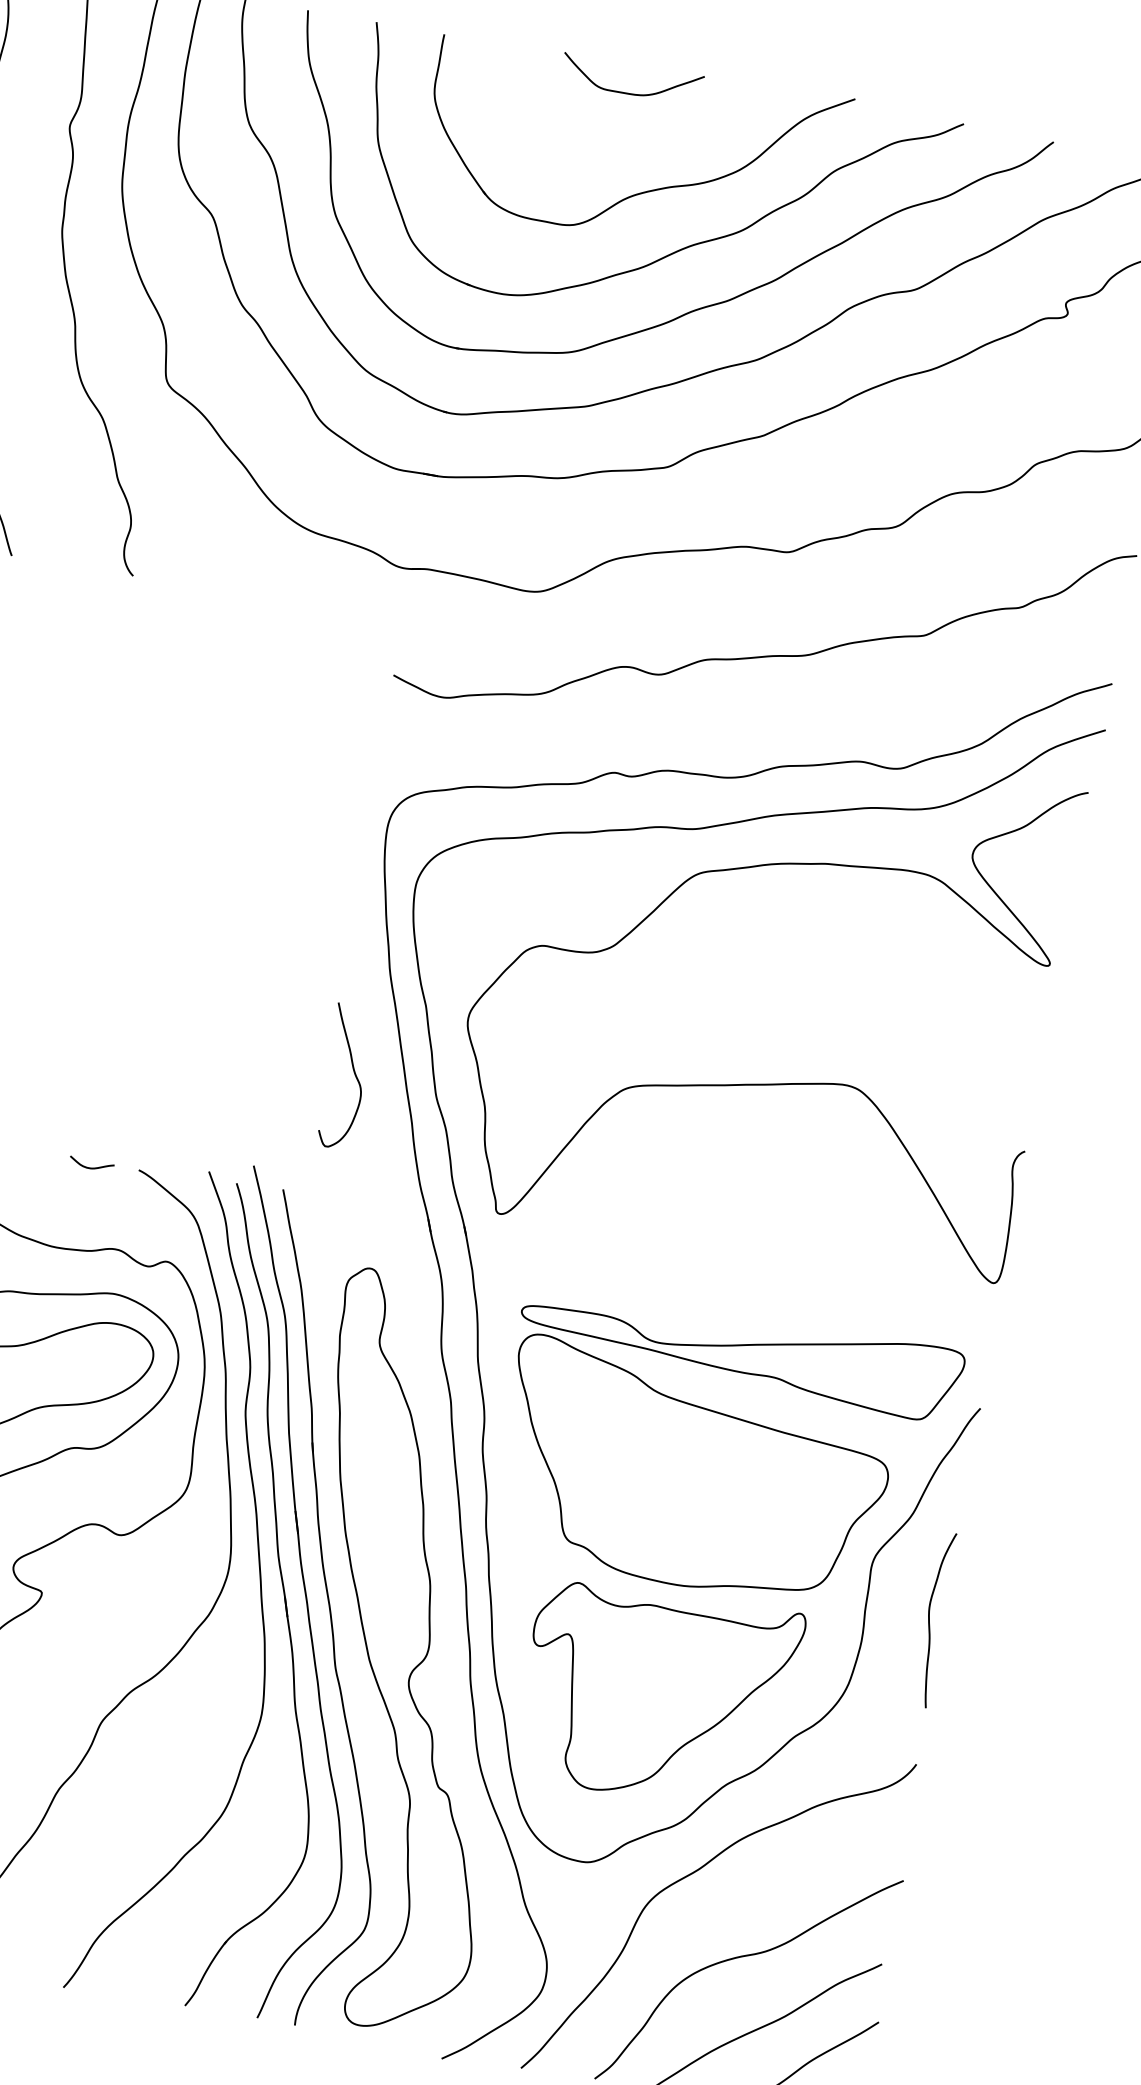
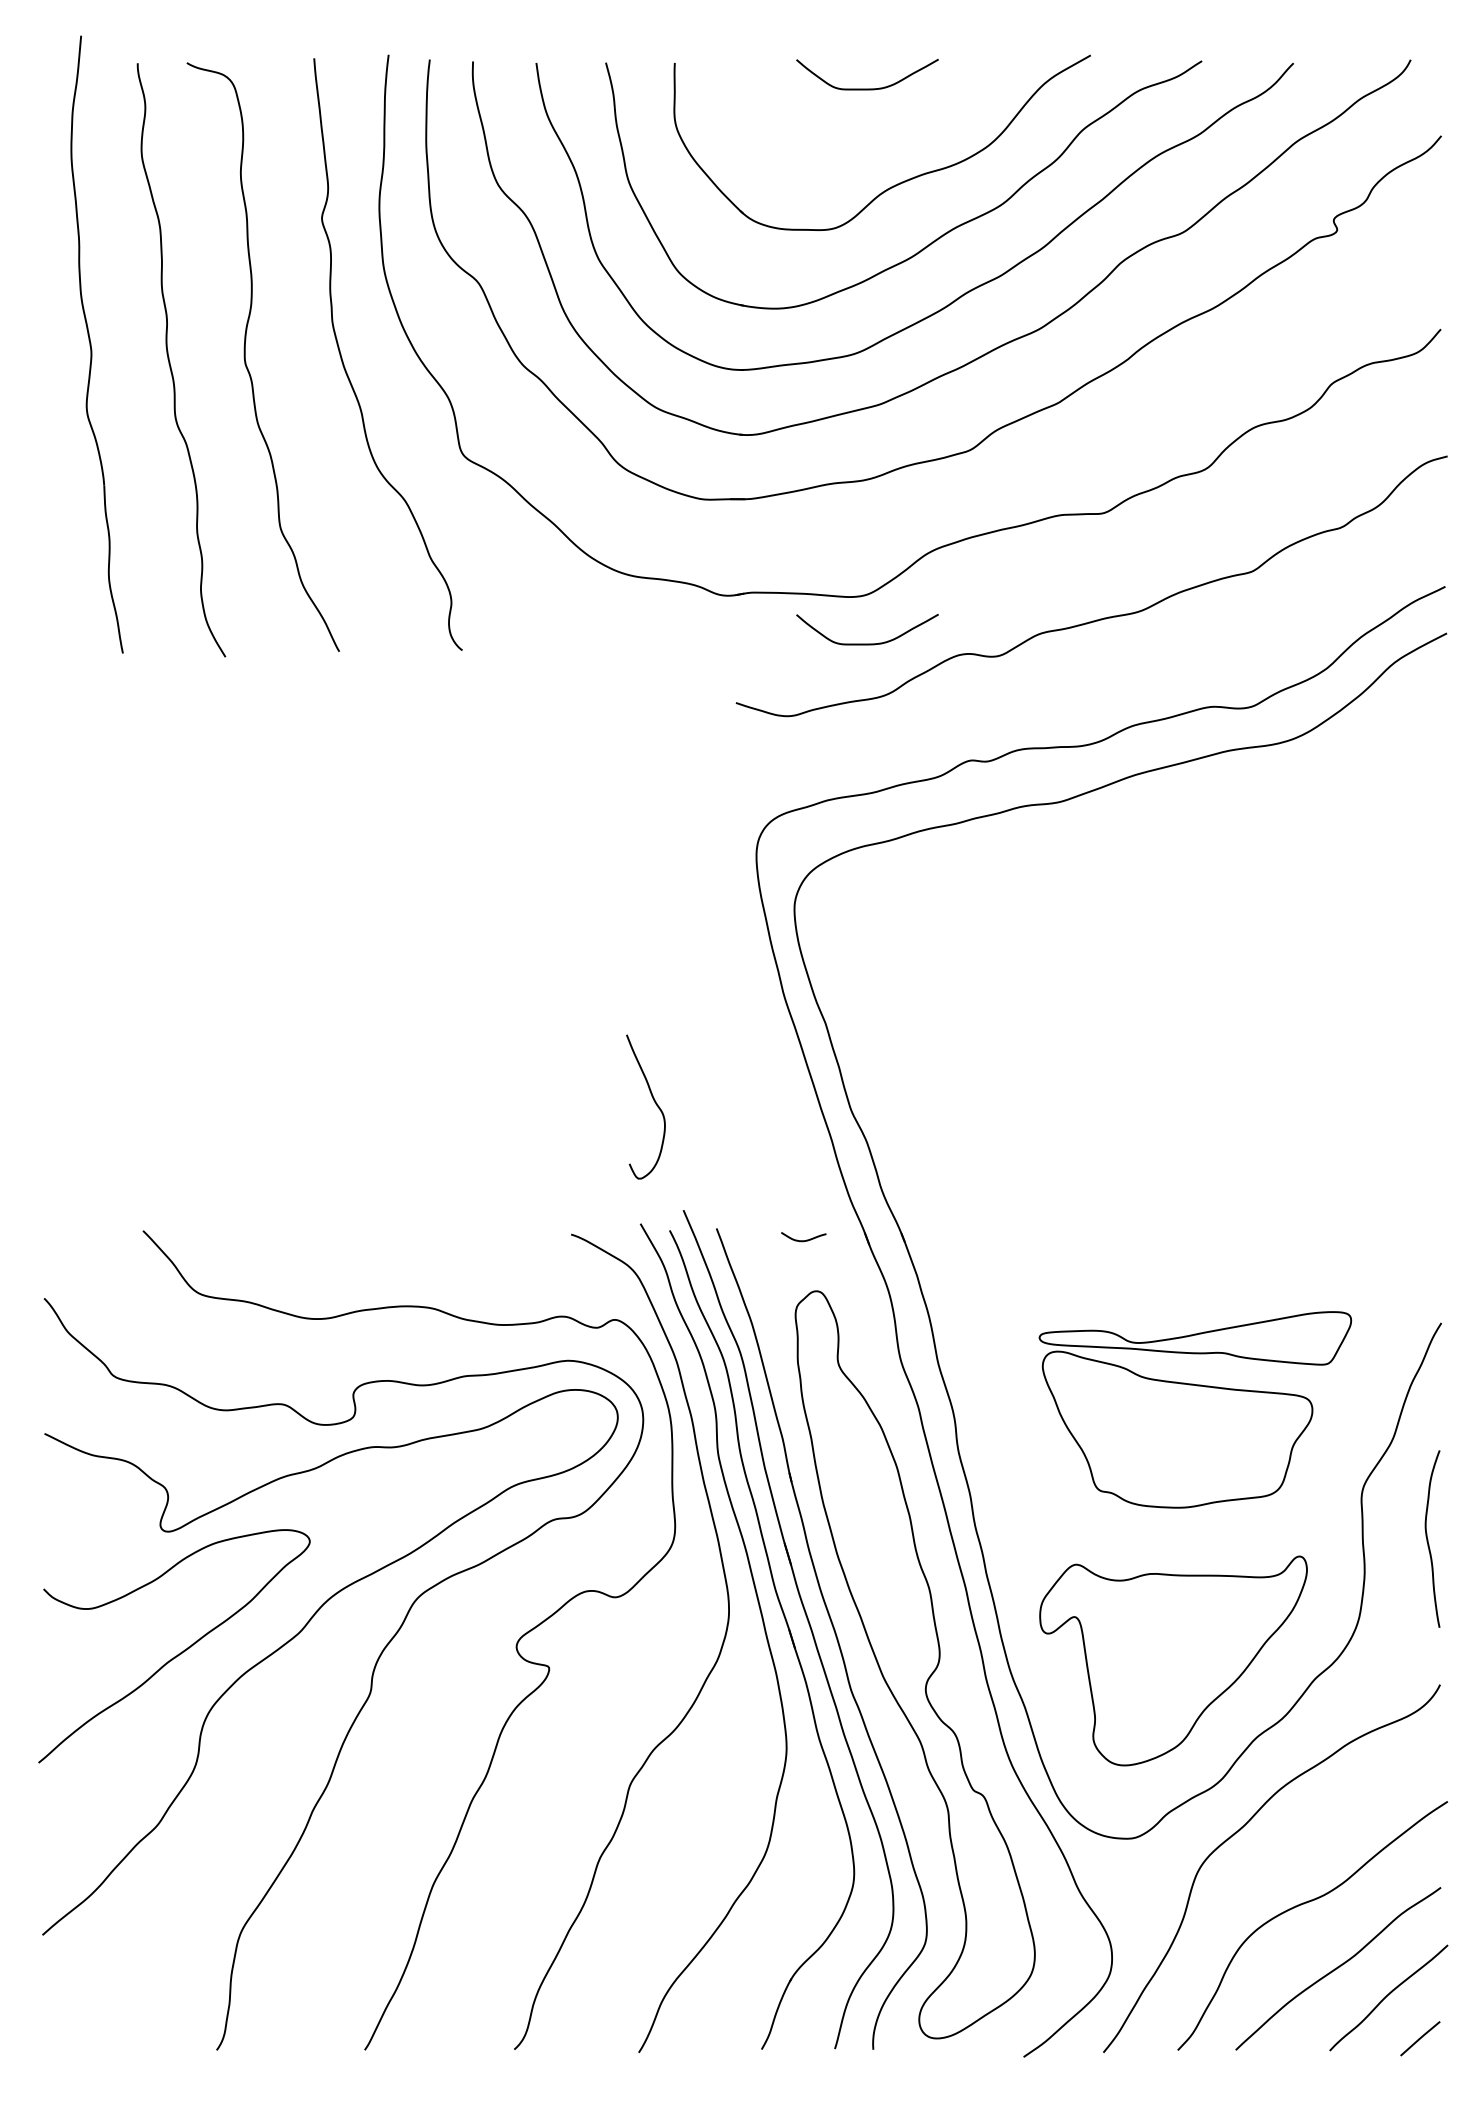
curve: (533, 639) -> (867, 643), added
curve: (354, 1074) -> (654, 1102), moved
curve: (758, 1083) -> (1166, 1041), removed
curve: (90, 1167) -> (803, 1240), moved
part: (723, 1450) -> (1195, 1409), size x0.7

